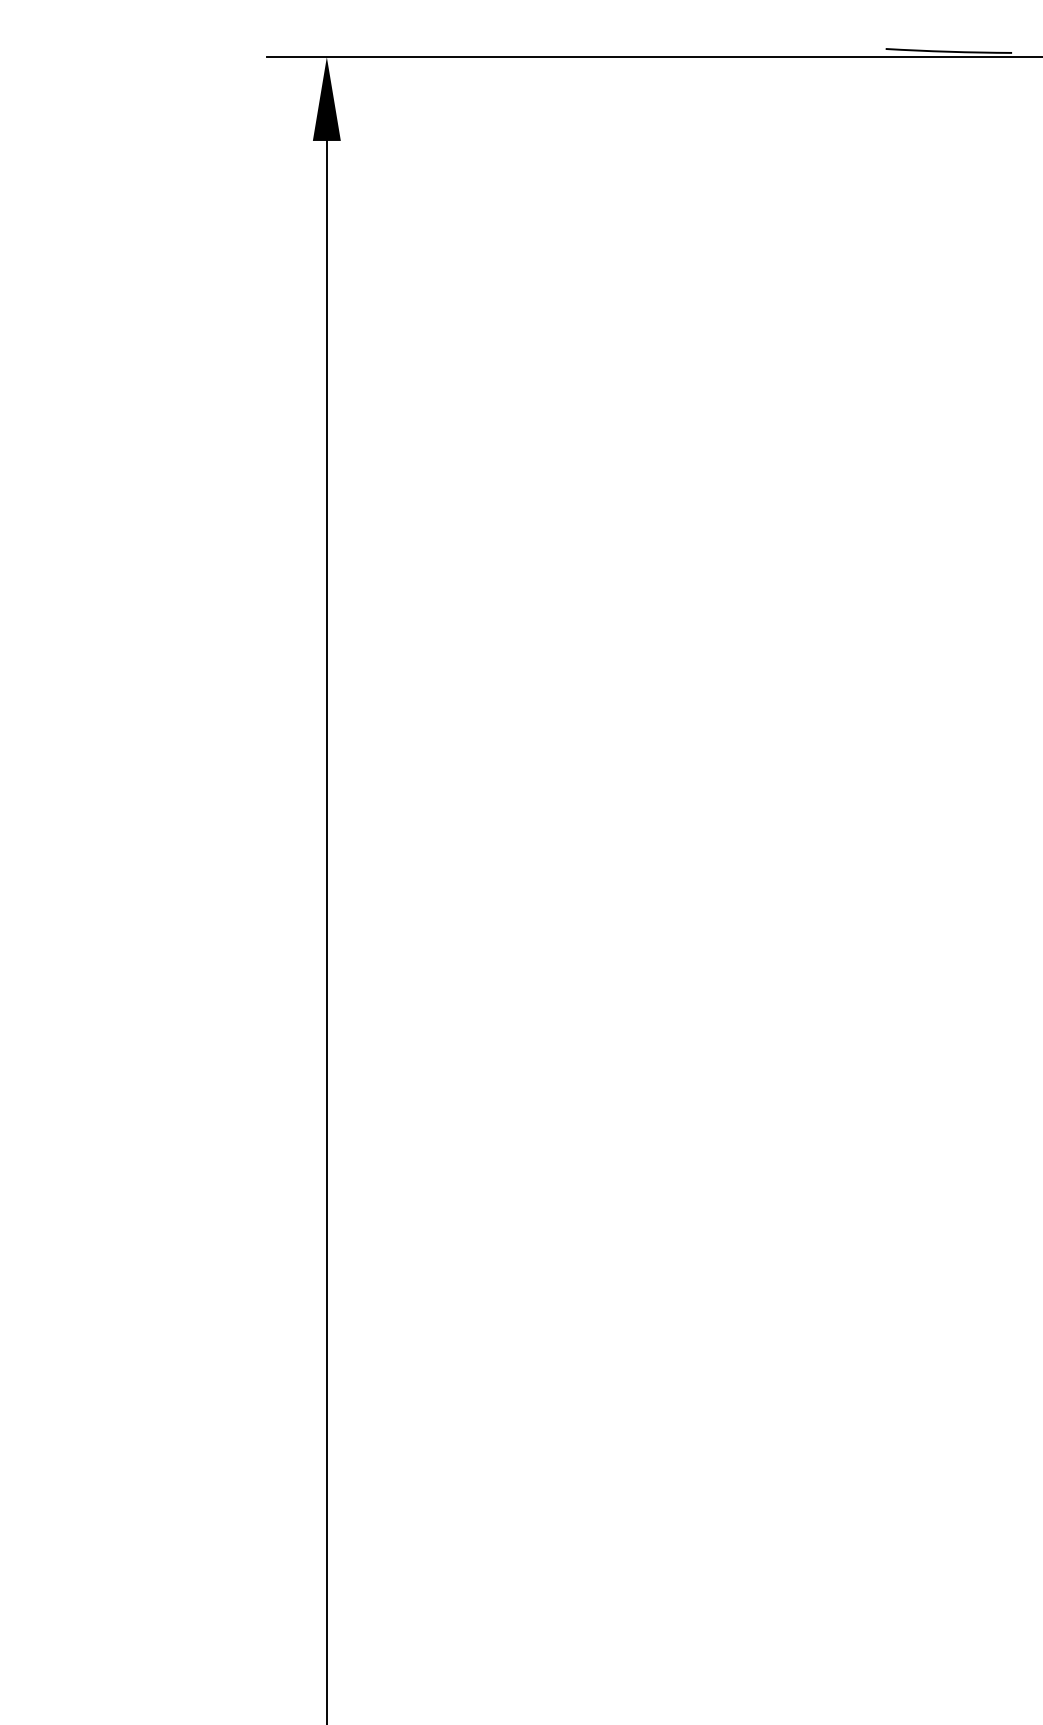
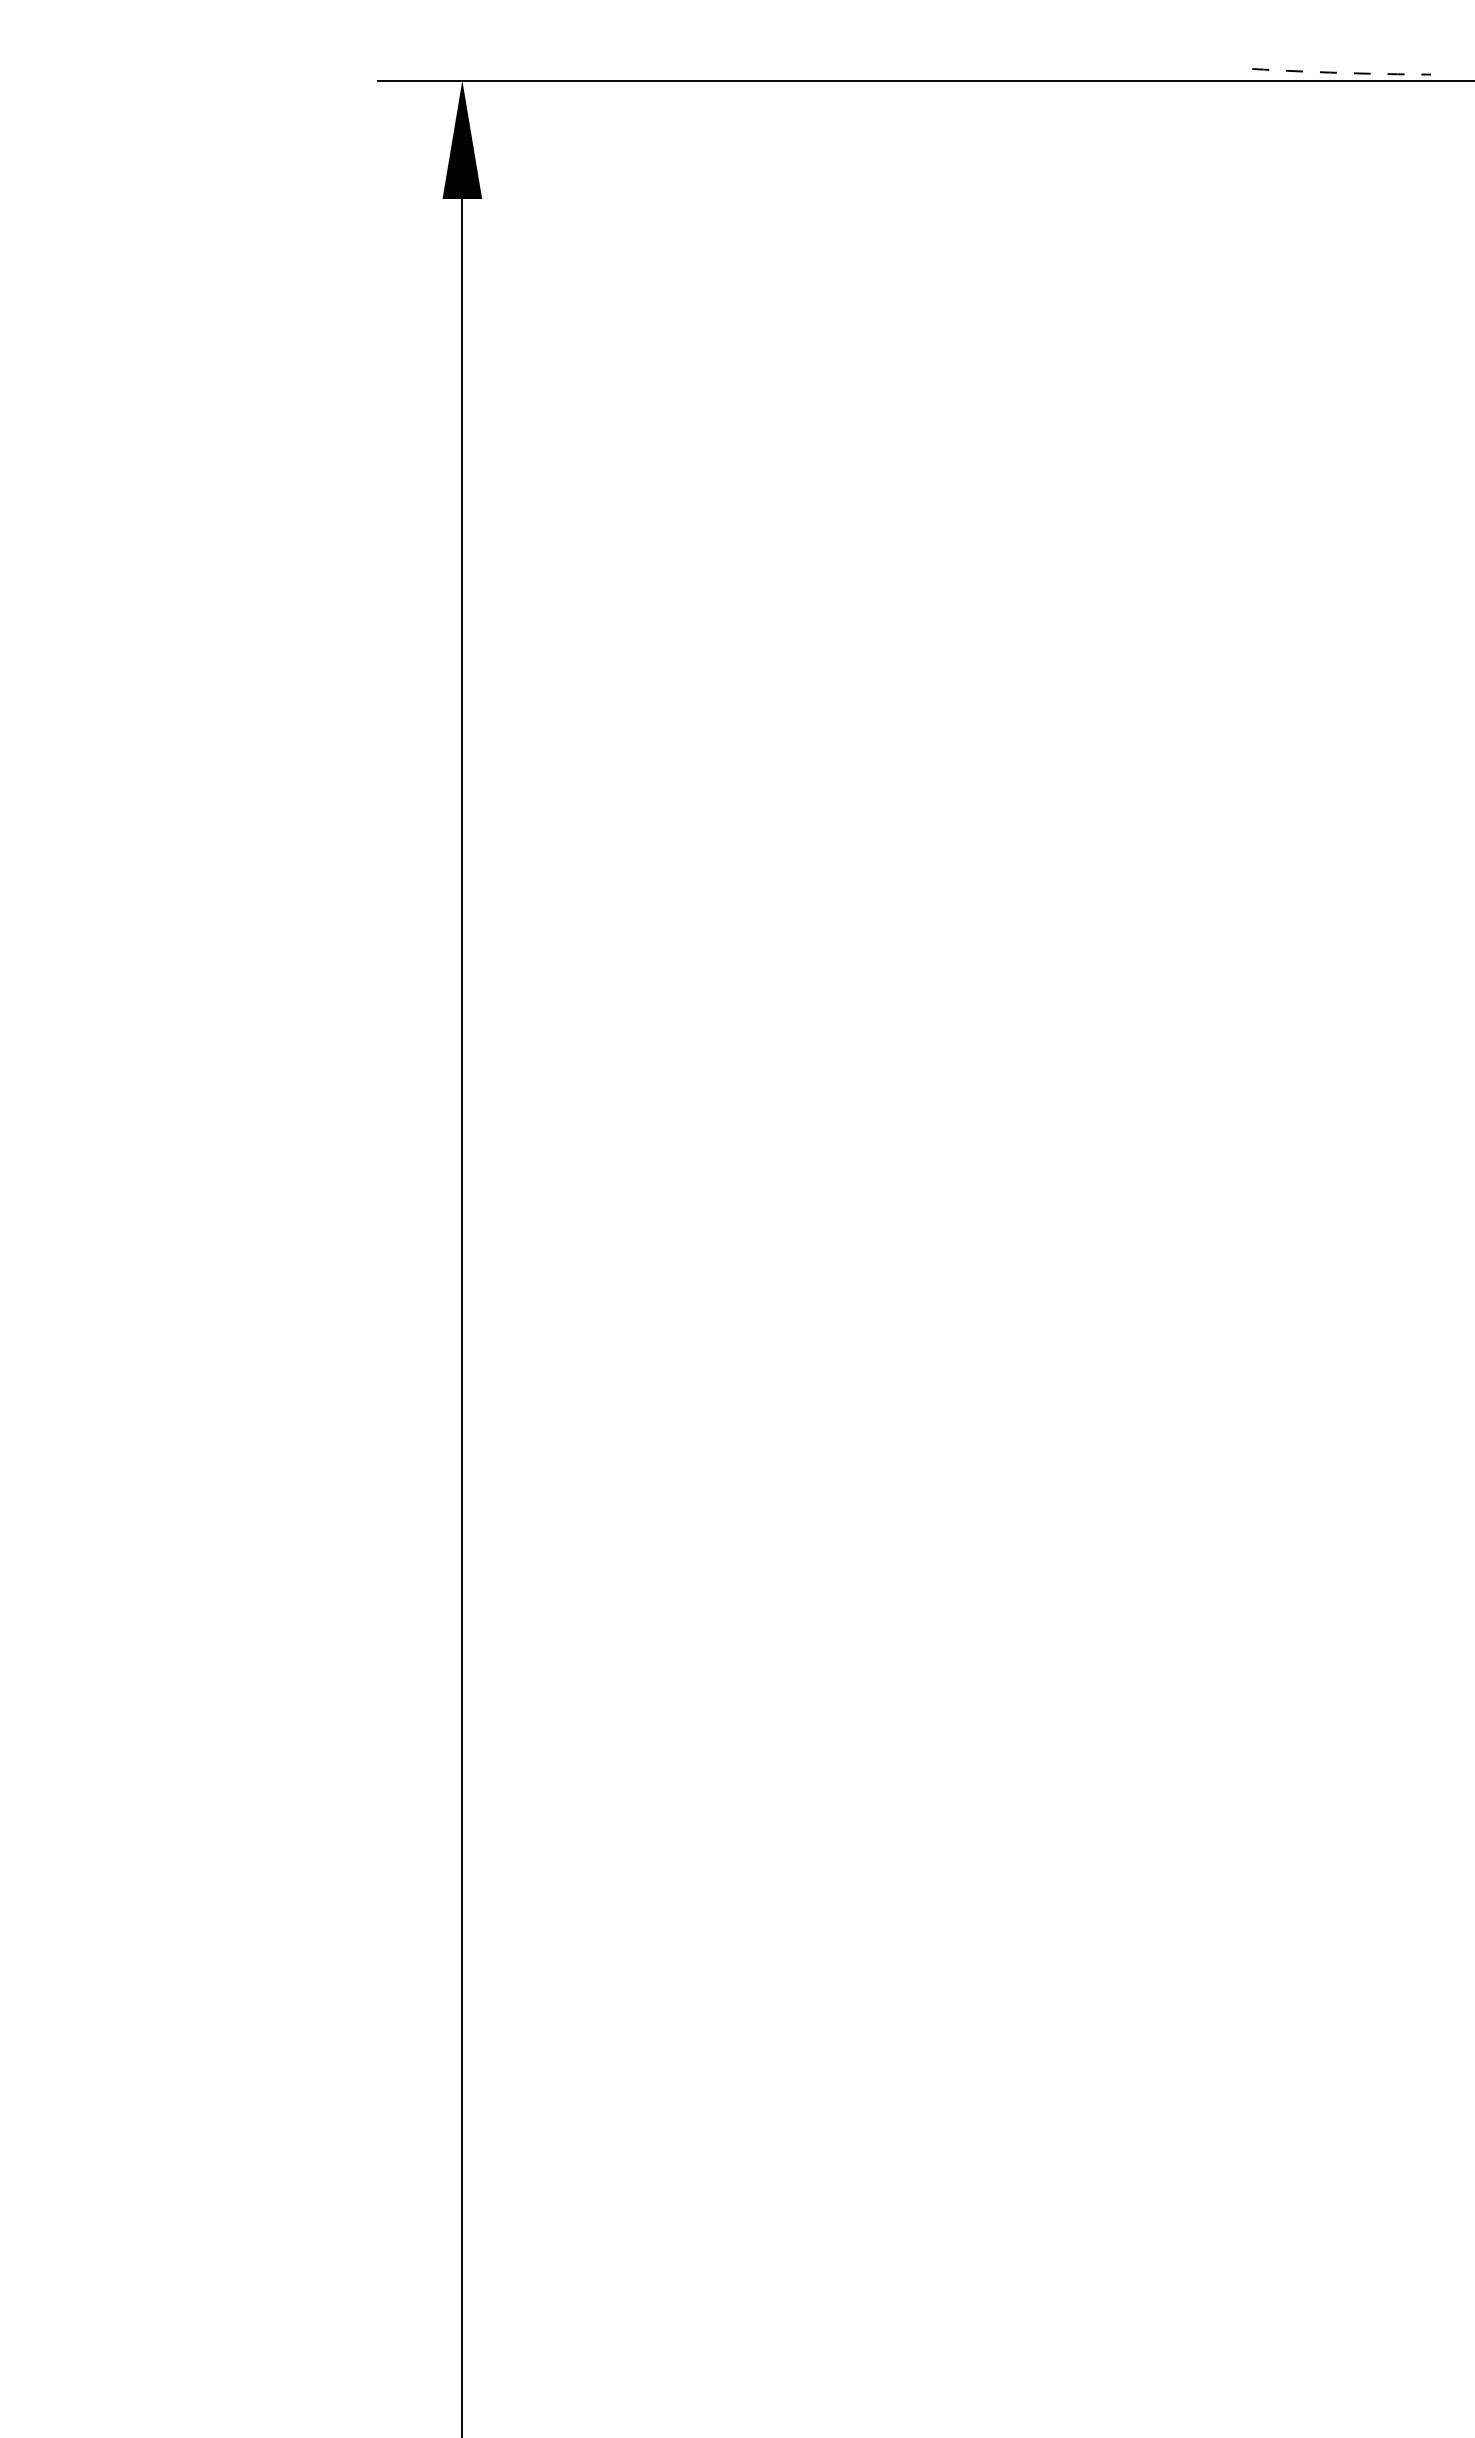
arc: (948, 51) -> (1341, 72), solid -> dashed

